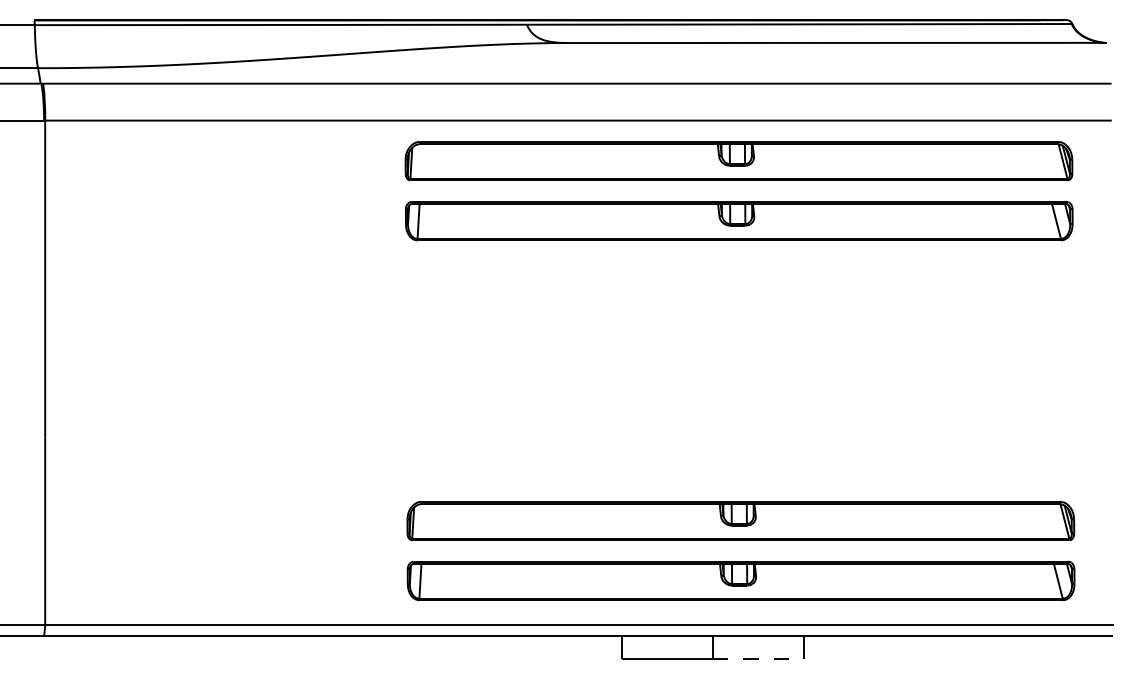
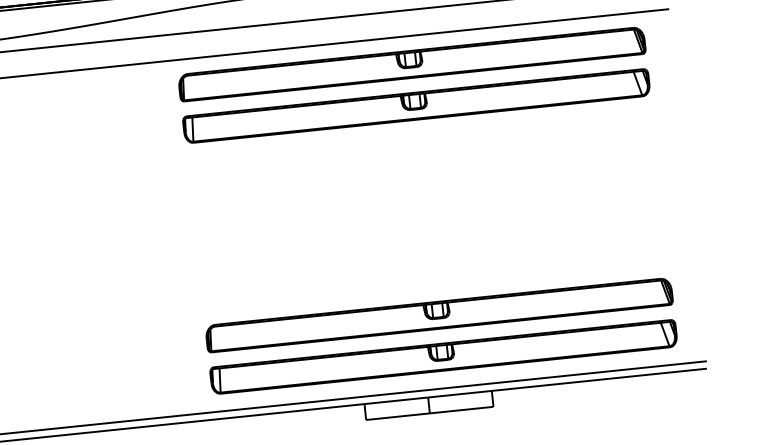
line: (758, 658) -> (461, 409), dashed -> solid

